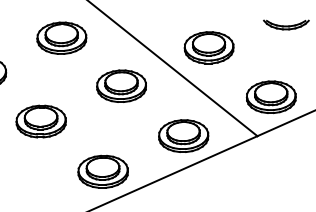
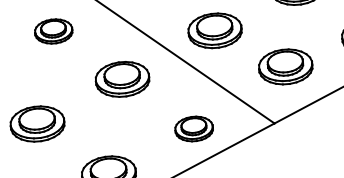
part: (61, 37) -> (53, 30), size x0.7
part: (270, 97) -> (284, 67), moved
part: (183, 135) -> (193, 128), size x0.7

